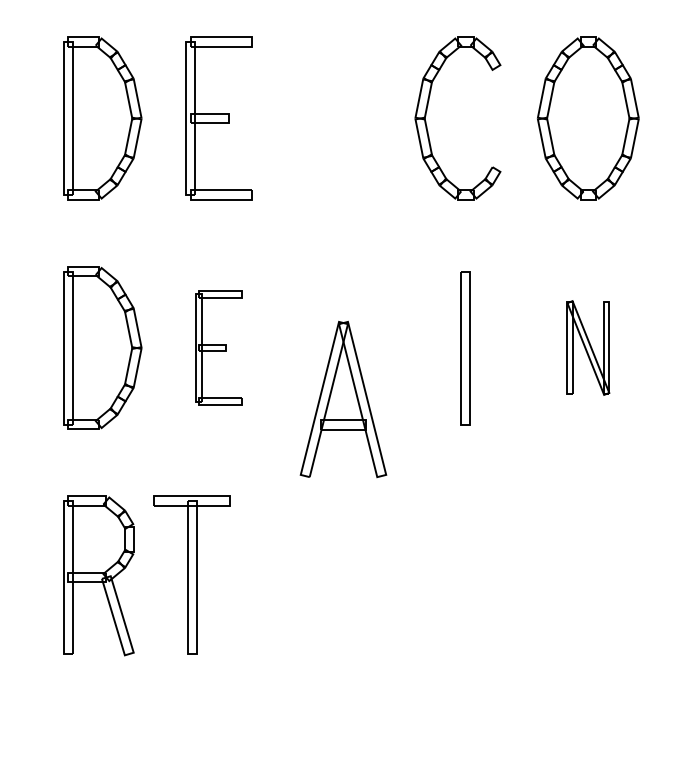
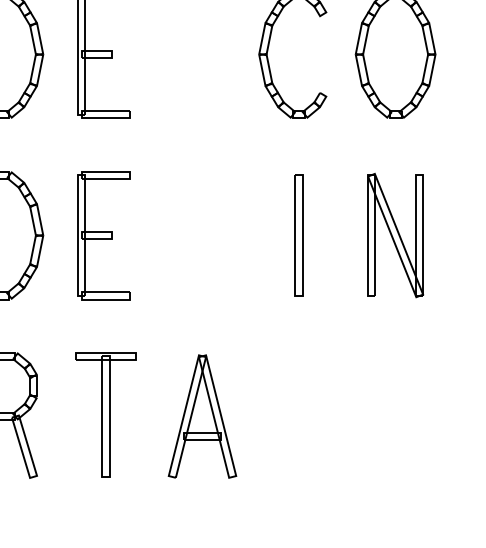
part: (218, 347) -> (103, 235), size x1.43
part: (588, 347) -> (395, 235), size x1.67
part: (343, 399) -> (202, 416), moved
part: (191, 574) -> (105, 414), moved

